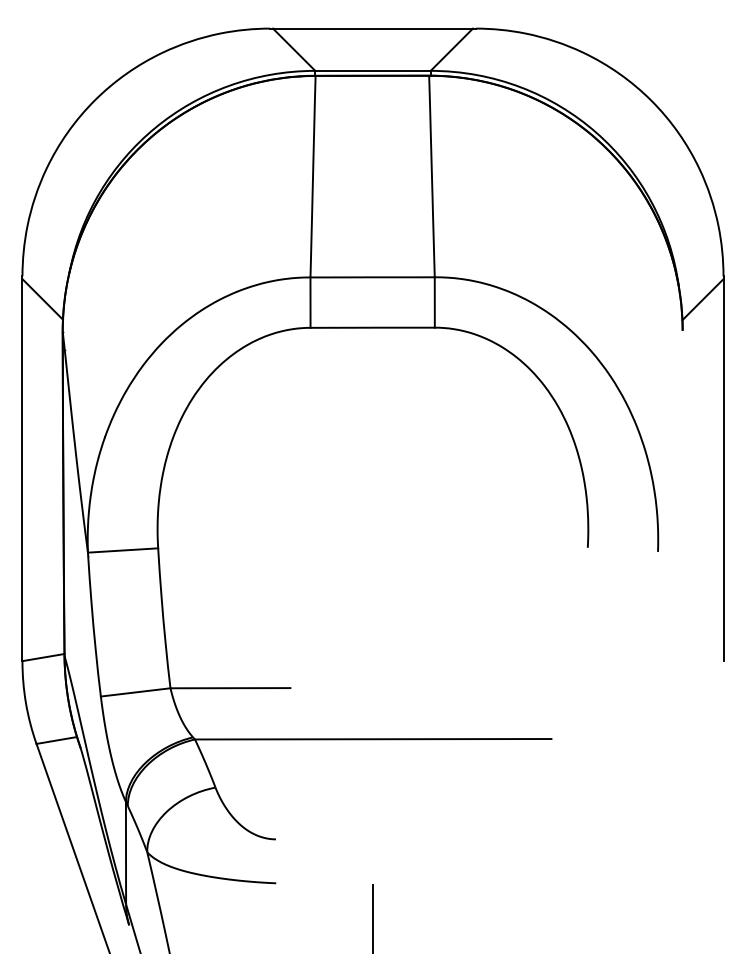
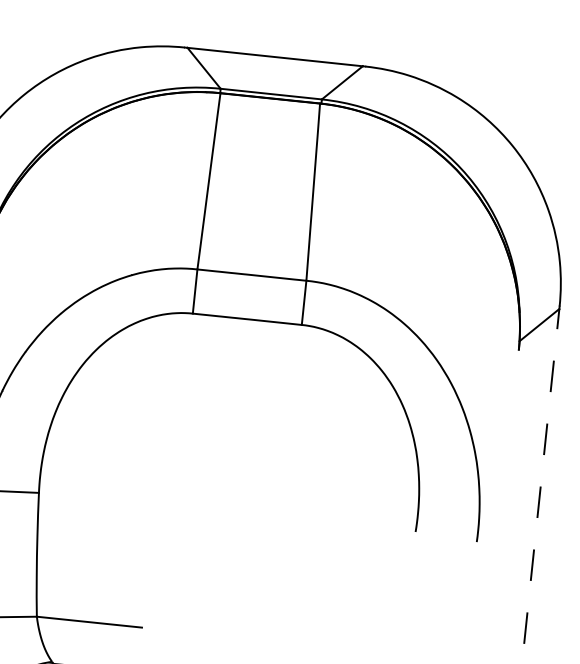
line: (723, 470) -> (541, 476), solid -> dashed

